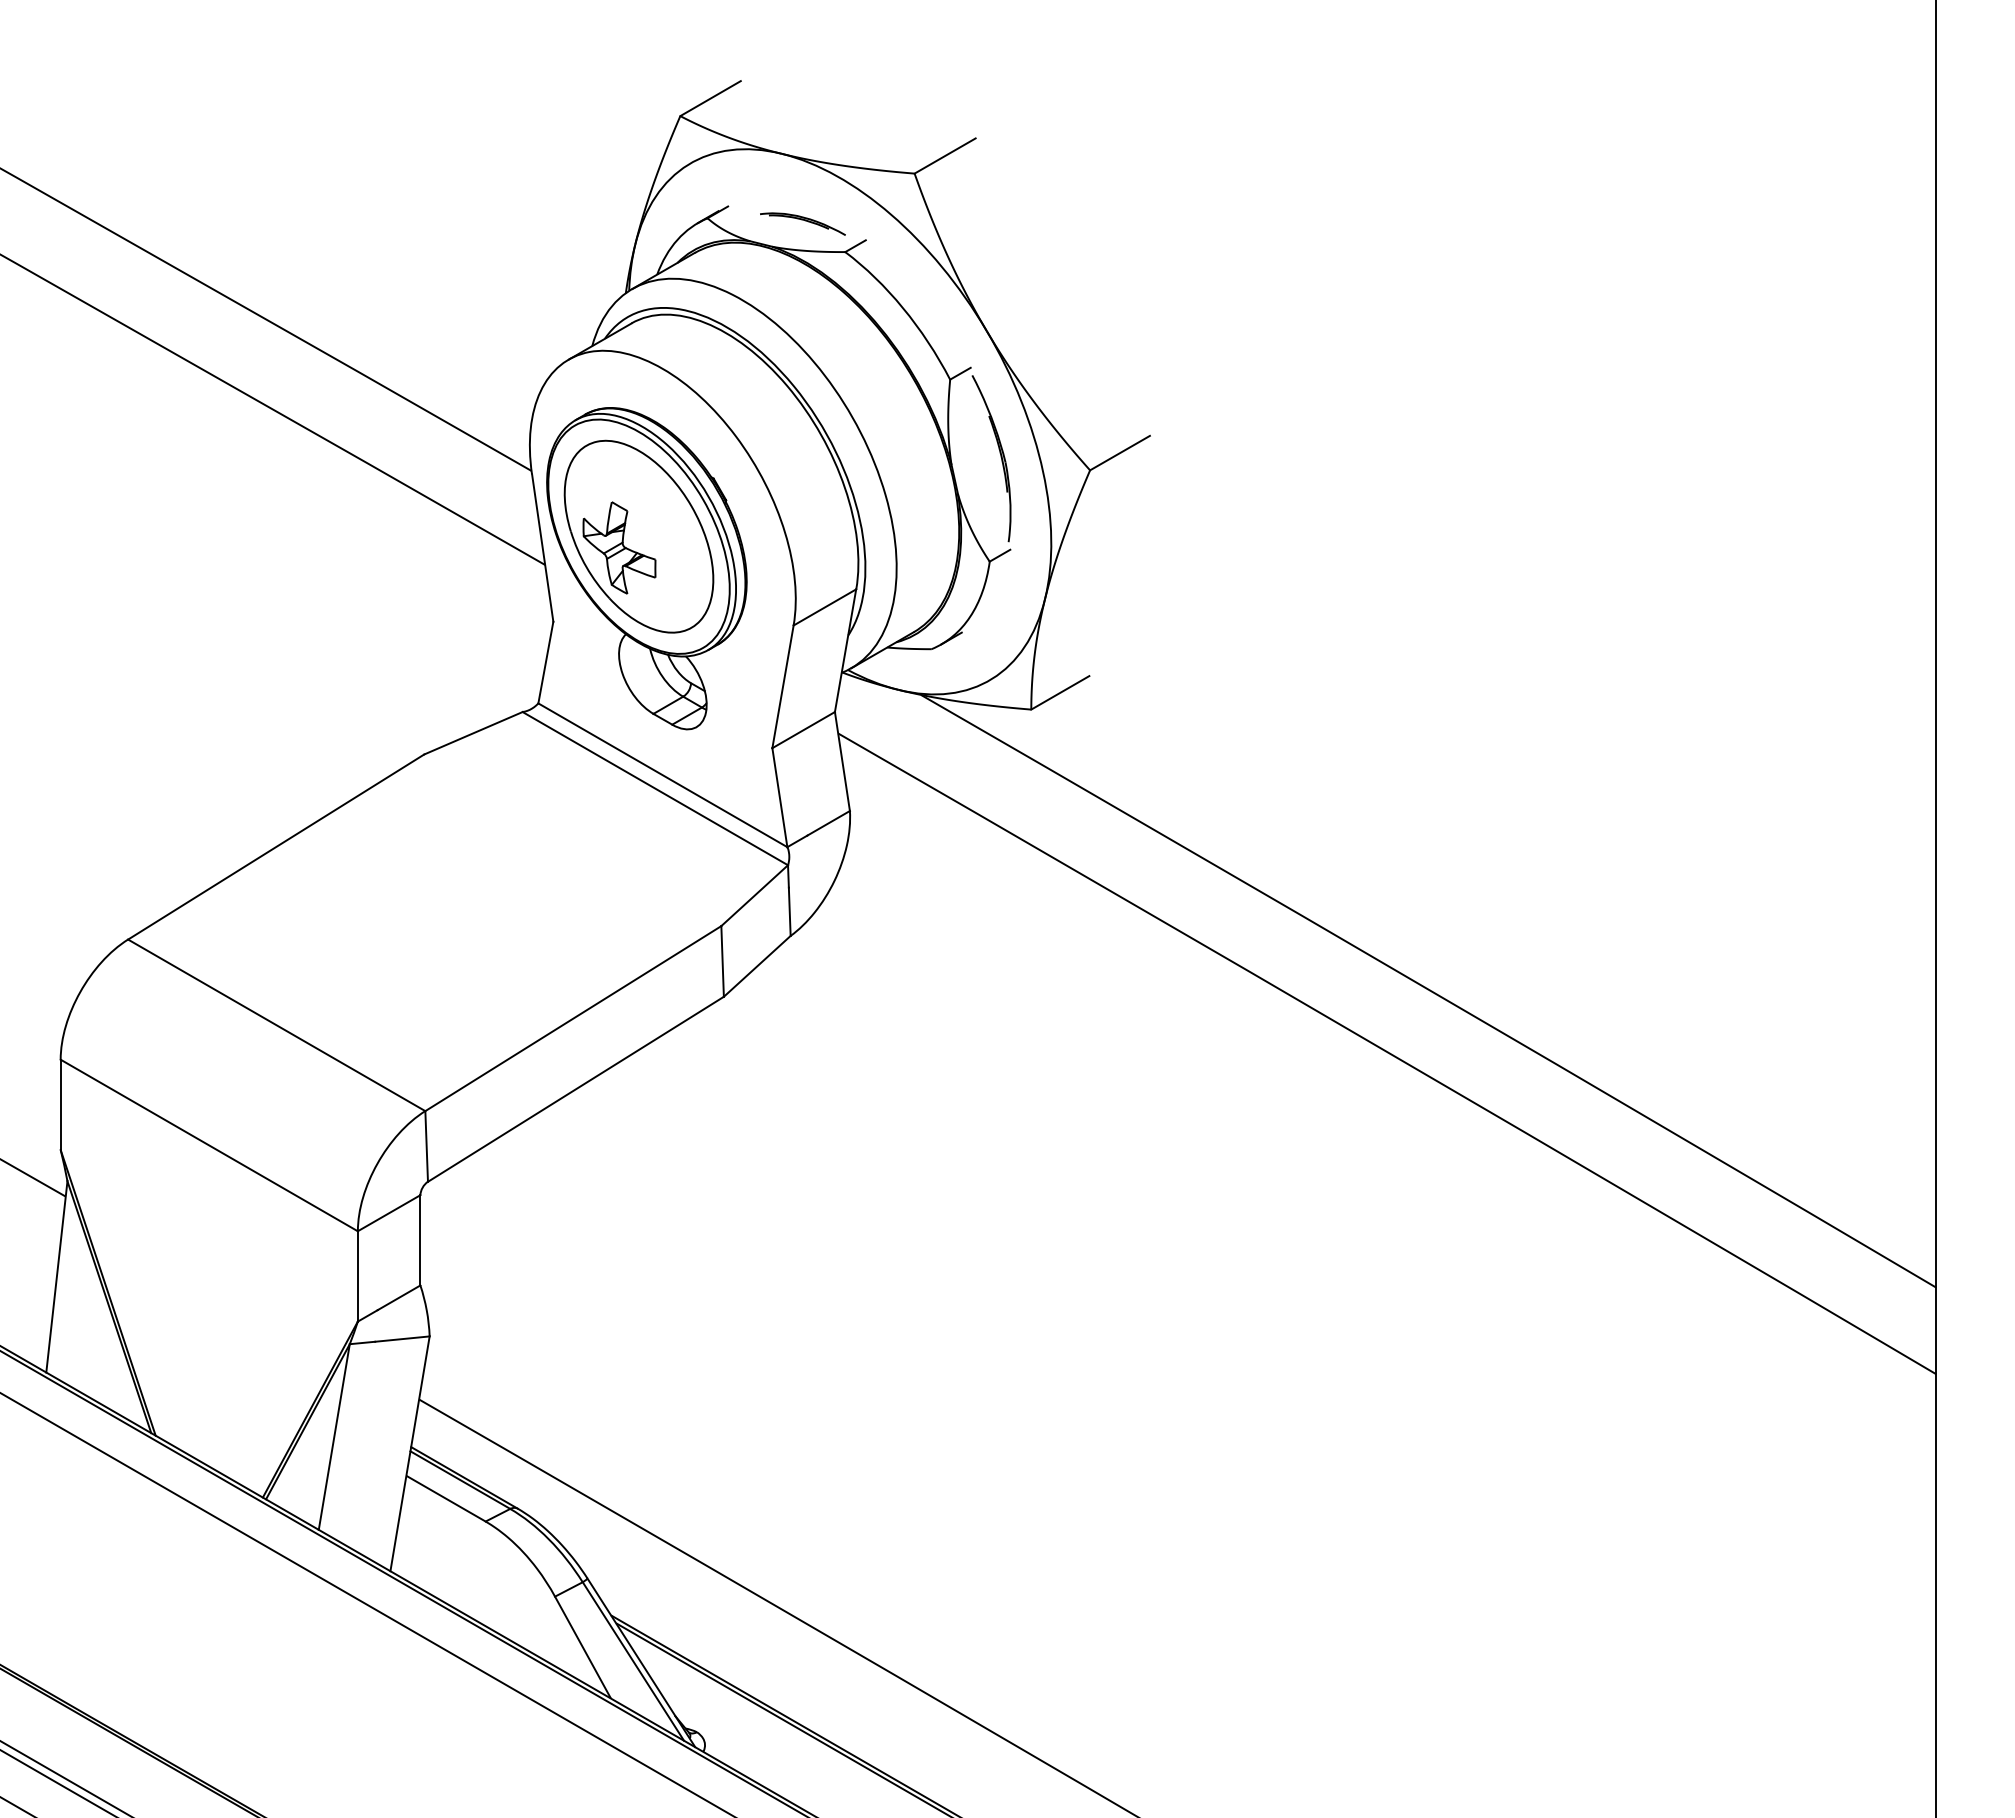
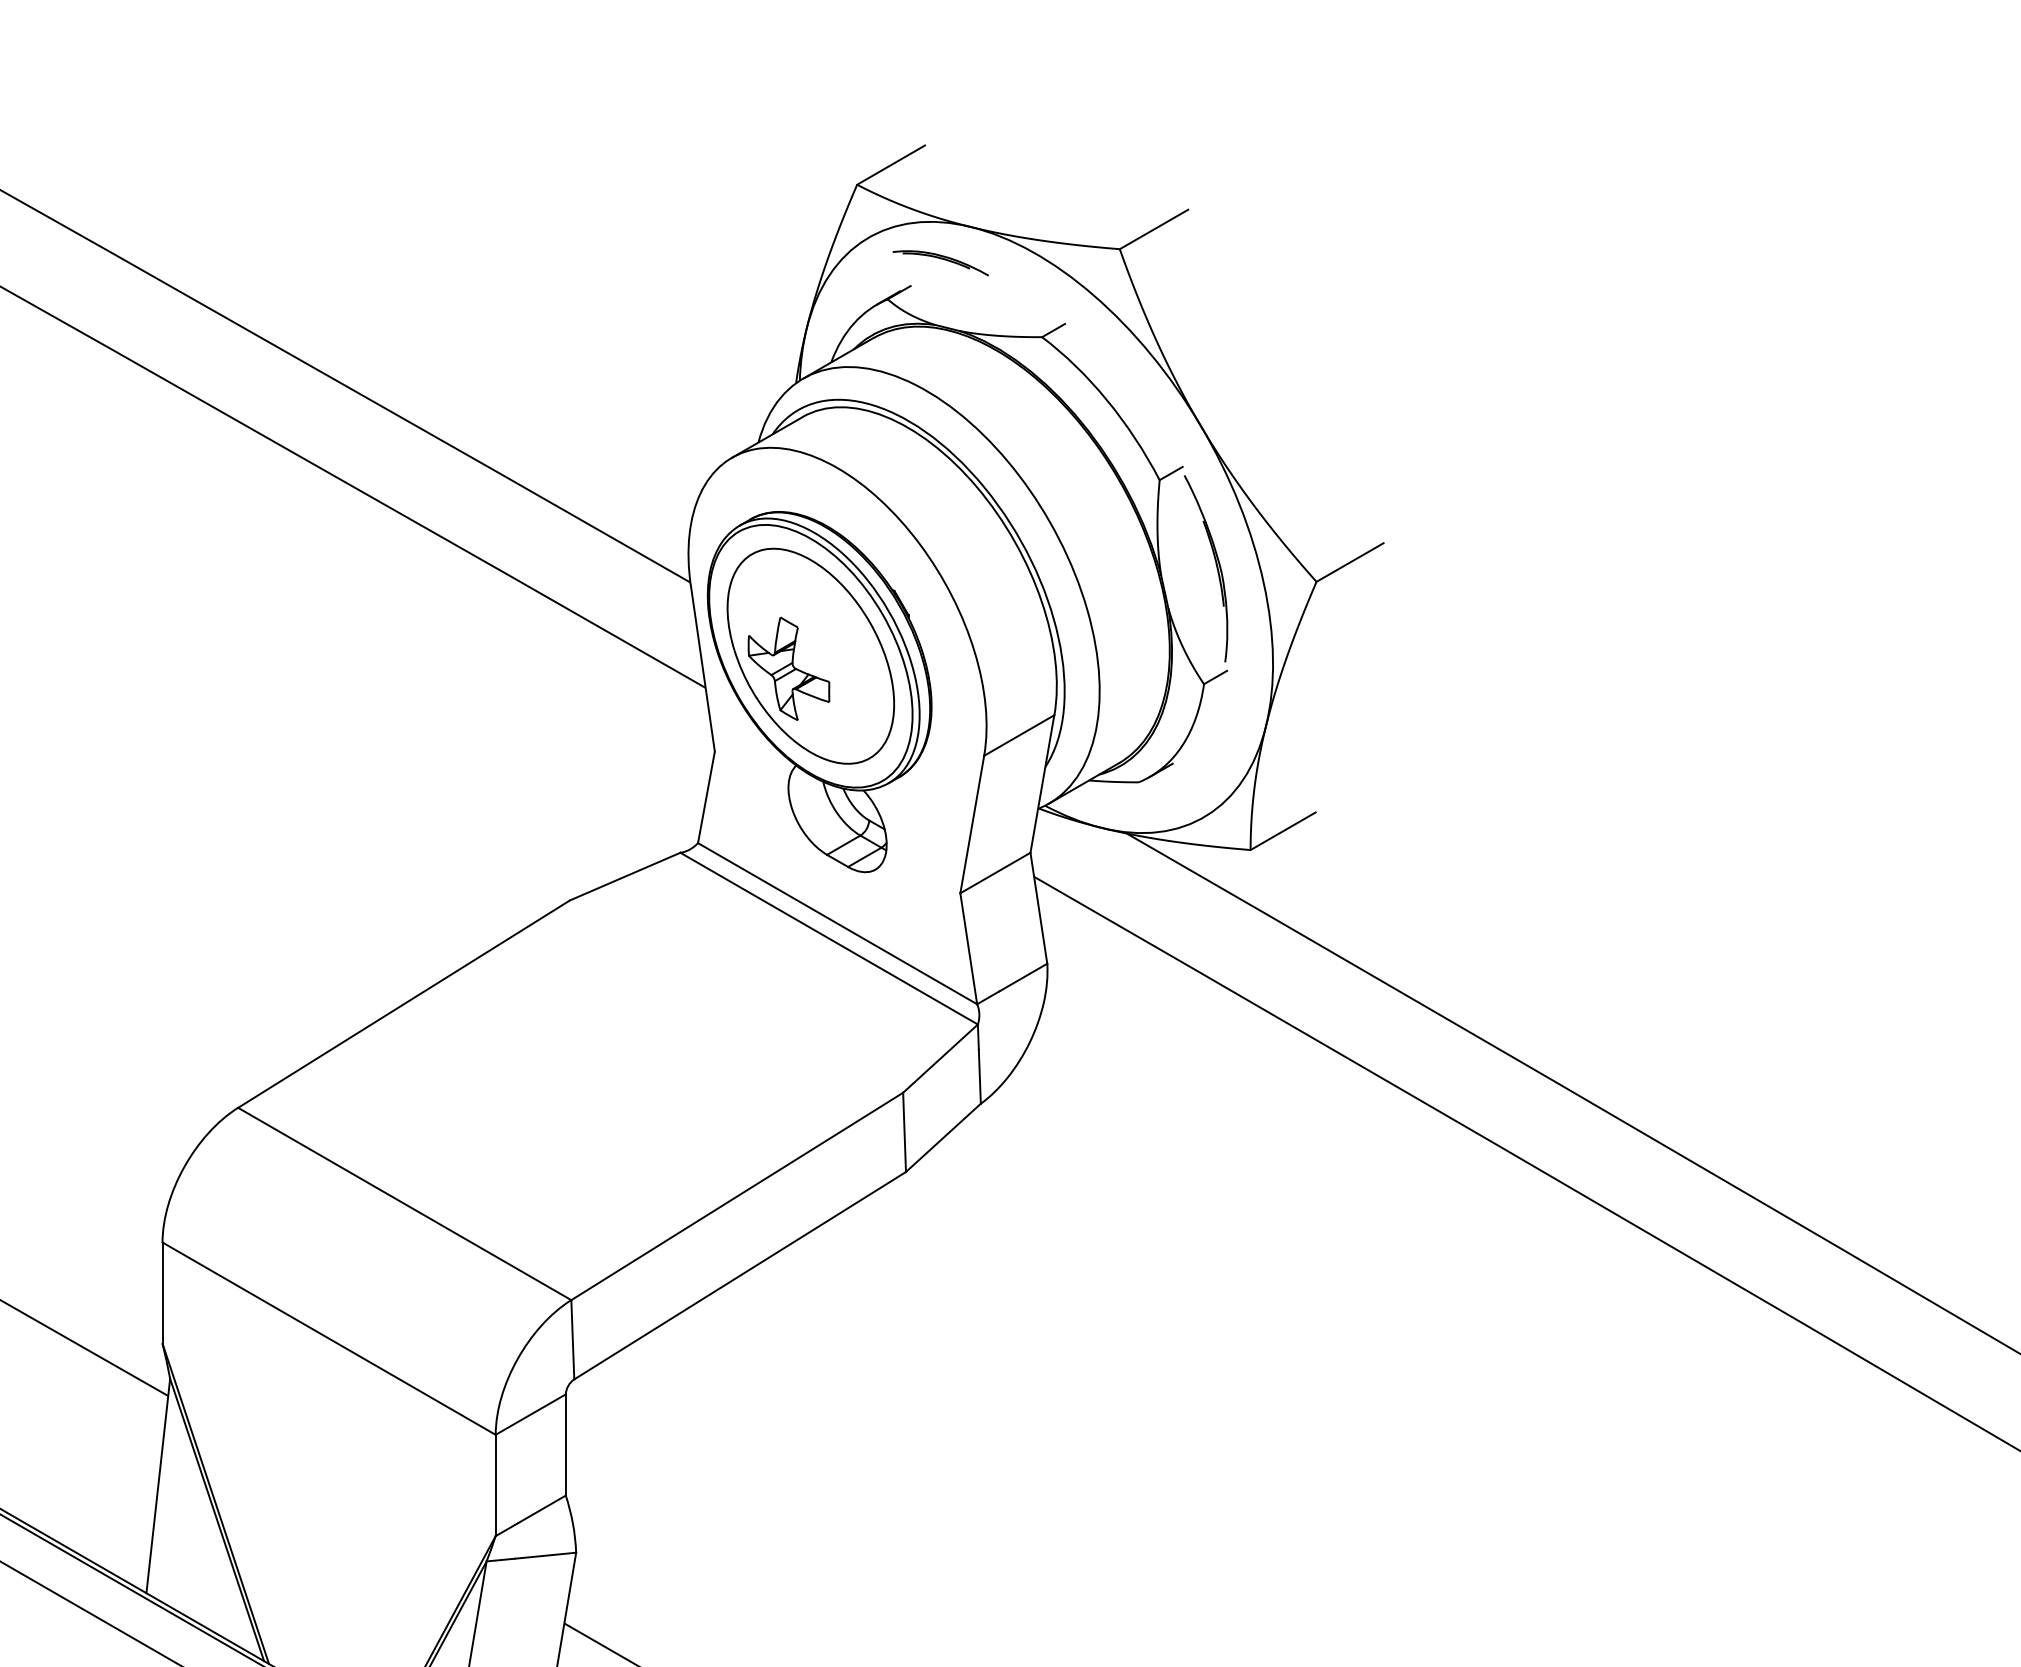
part: (802, 223) -> (940, 262), moved

